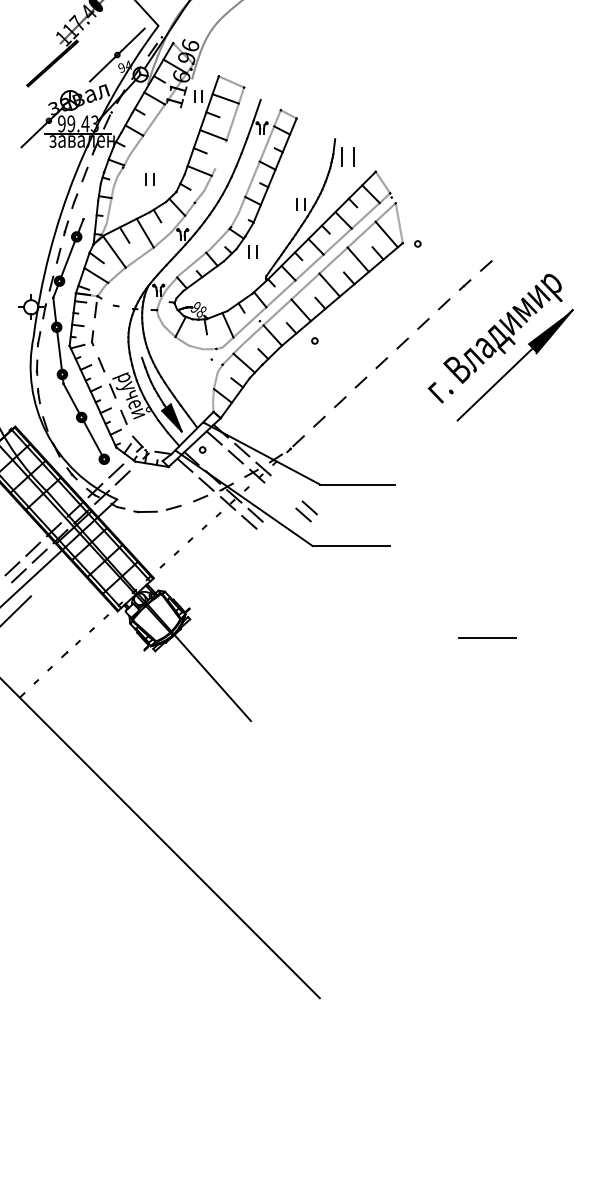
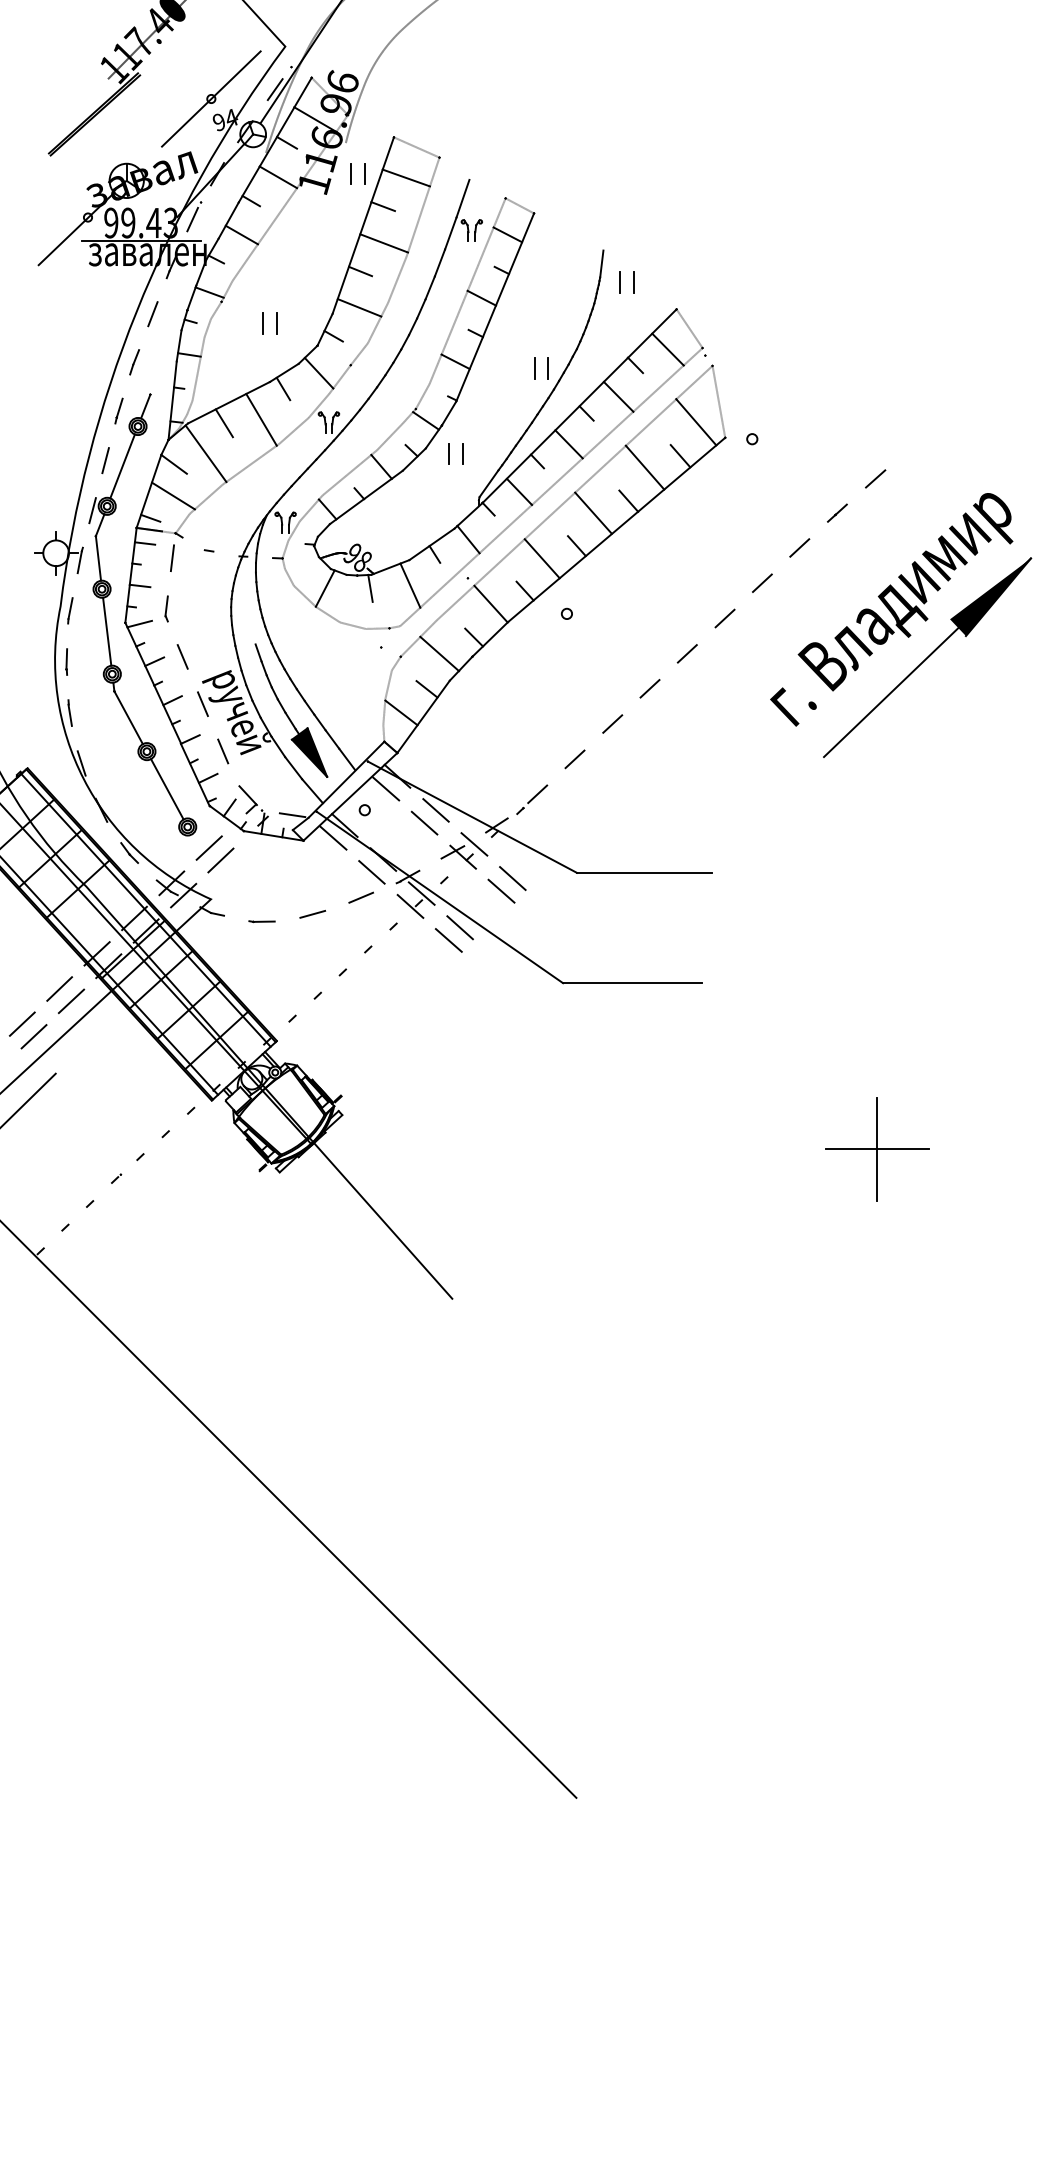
line: (220, 155) -> (396, 279), added
part: (348, 156) -> (627, 281), size x0.62
part: (145, 511) -> (261, 920), size x0.62
part: (306, 511) -> (506, 884), moved
line: (487, 637) -> (877, 1147), added

